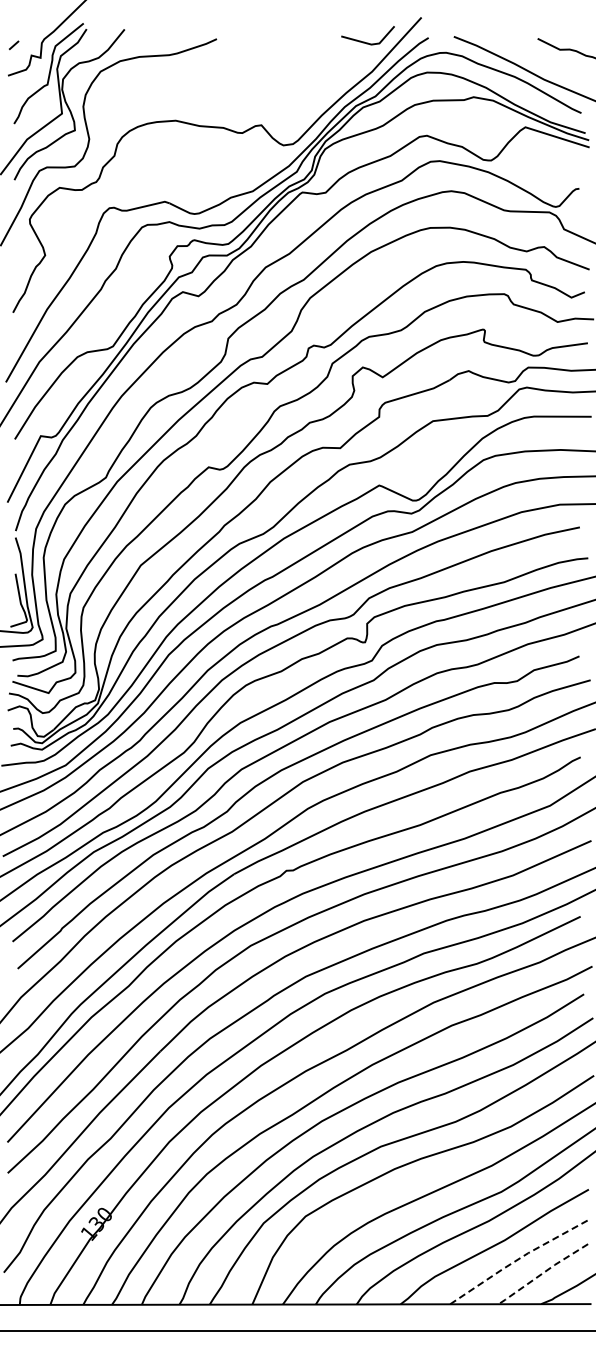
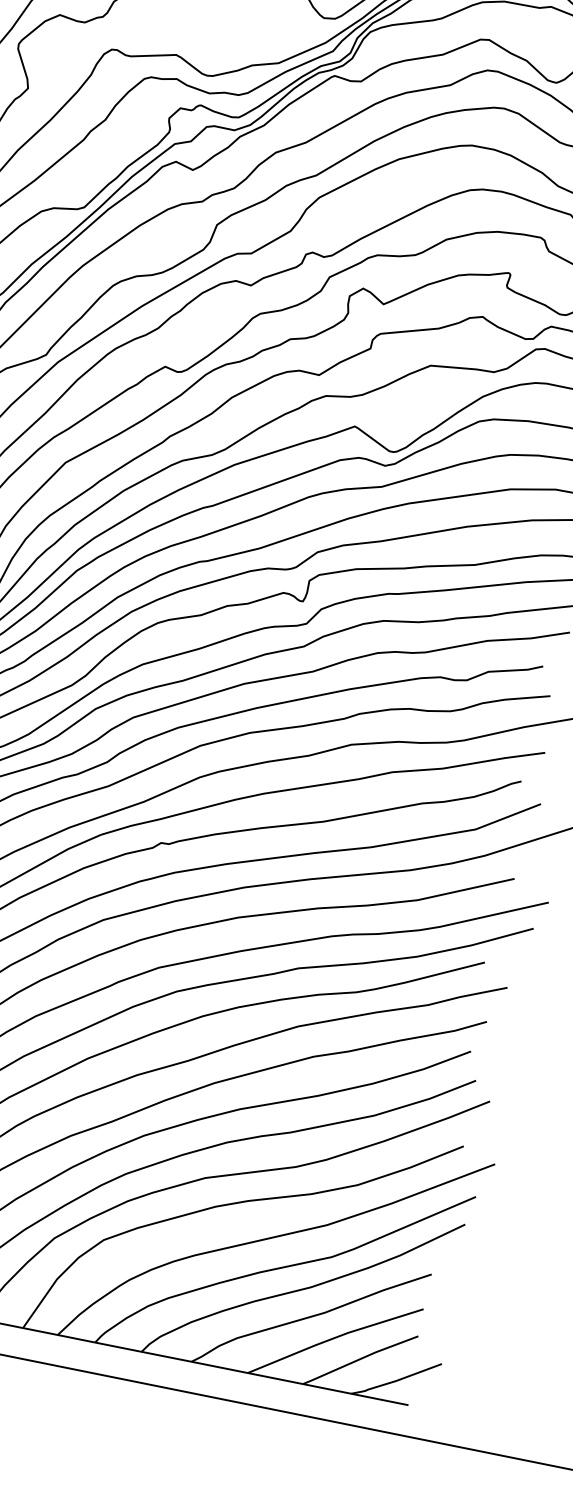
line: (518, 1259) -> (335, 1337), dashed -> solid
line: (542, 1273) -> (359, 1359), dashed -> solid

